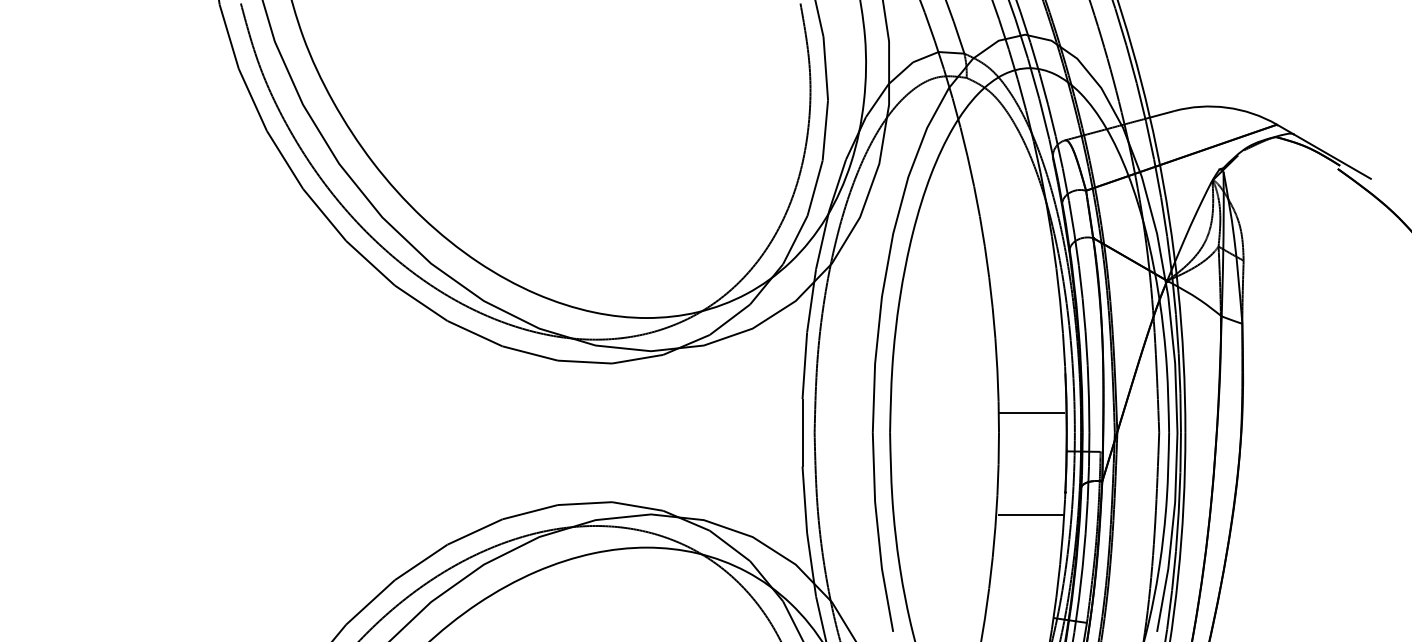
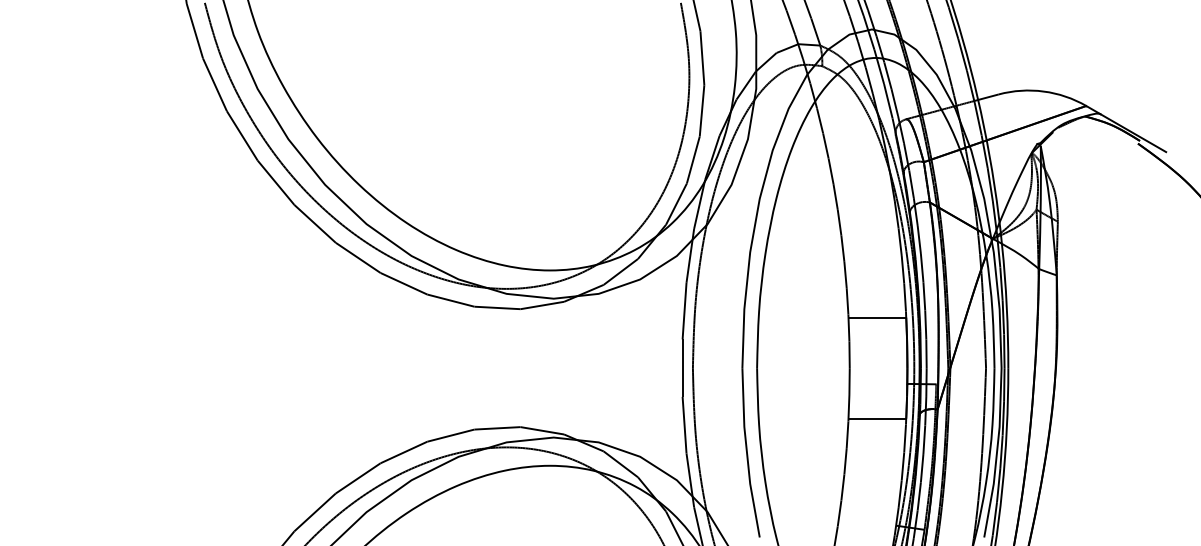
line: (1031, 412) -> (877, 317), moved
line: (1031, 515) -> (877, 418), moved

